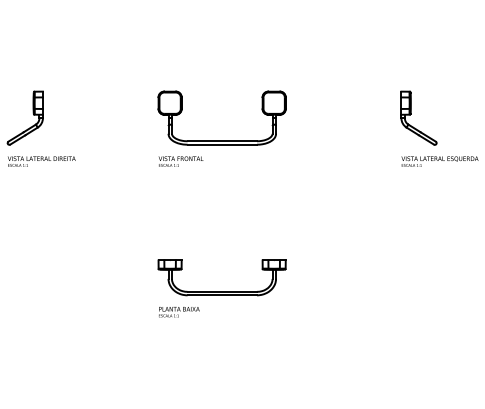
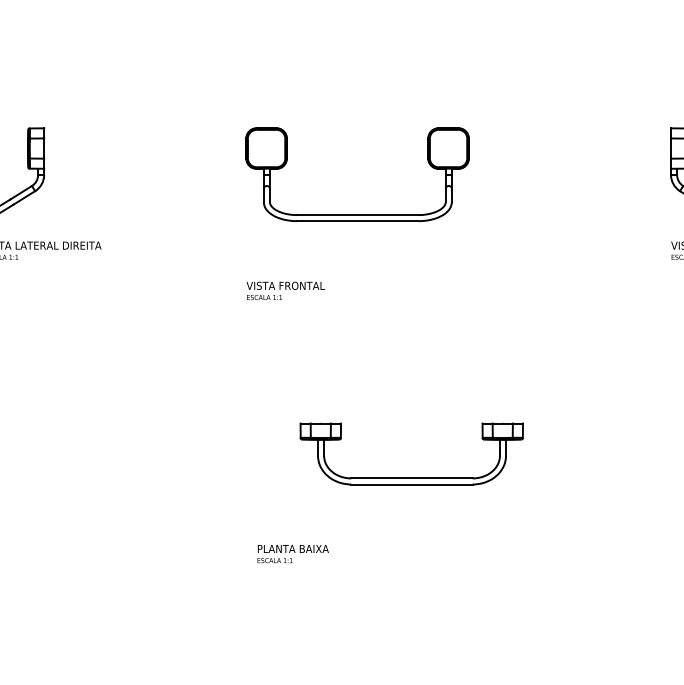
text: (180, 161) -> (284, 290), moved
part: (221, 291) -> (410, 477), moved
text: (179, 312) -> (293, 554), moved

